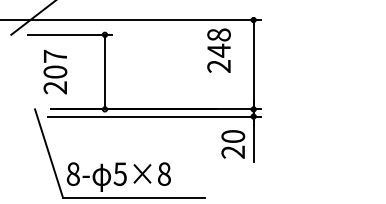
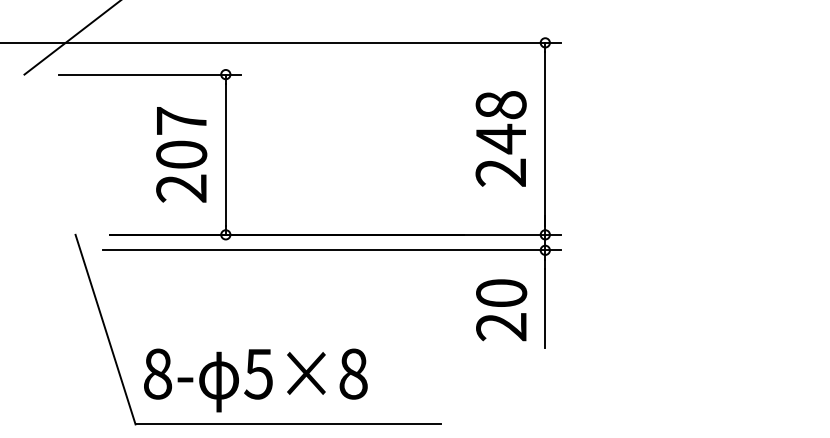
text: (218, 50) -> (499, 138), moved
text: (55, 71) -> (181, 153), moved

